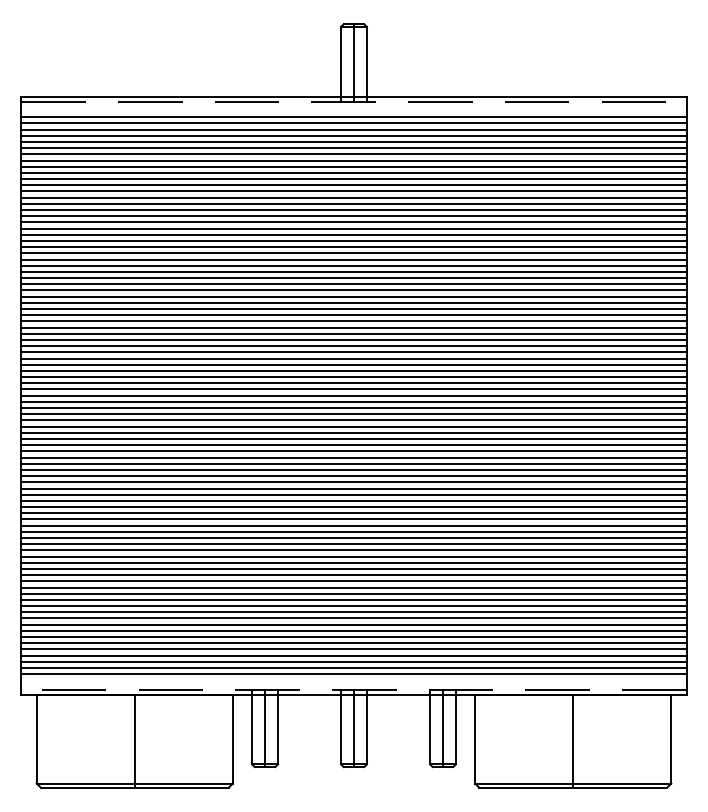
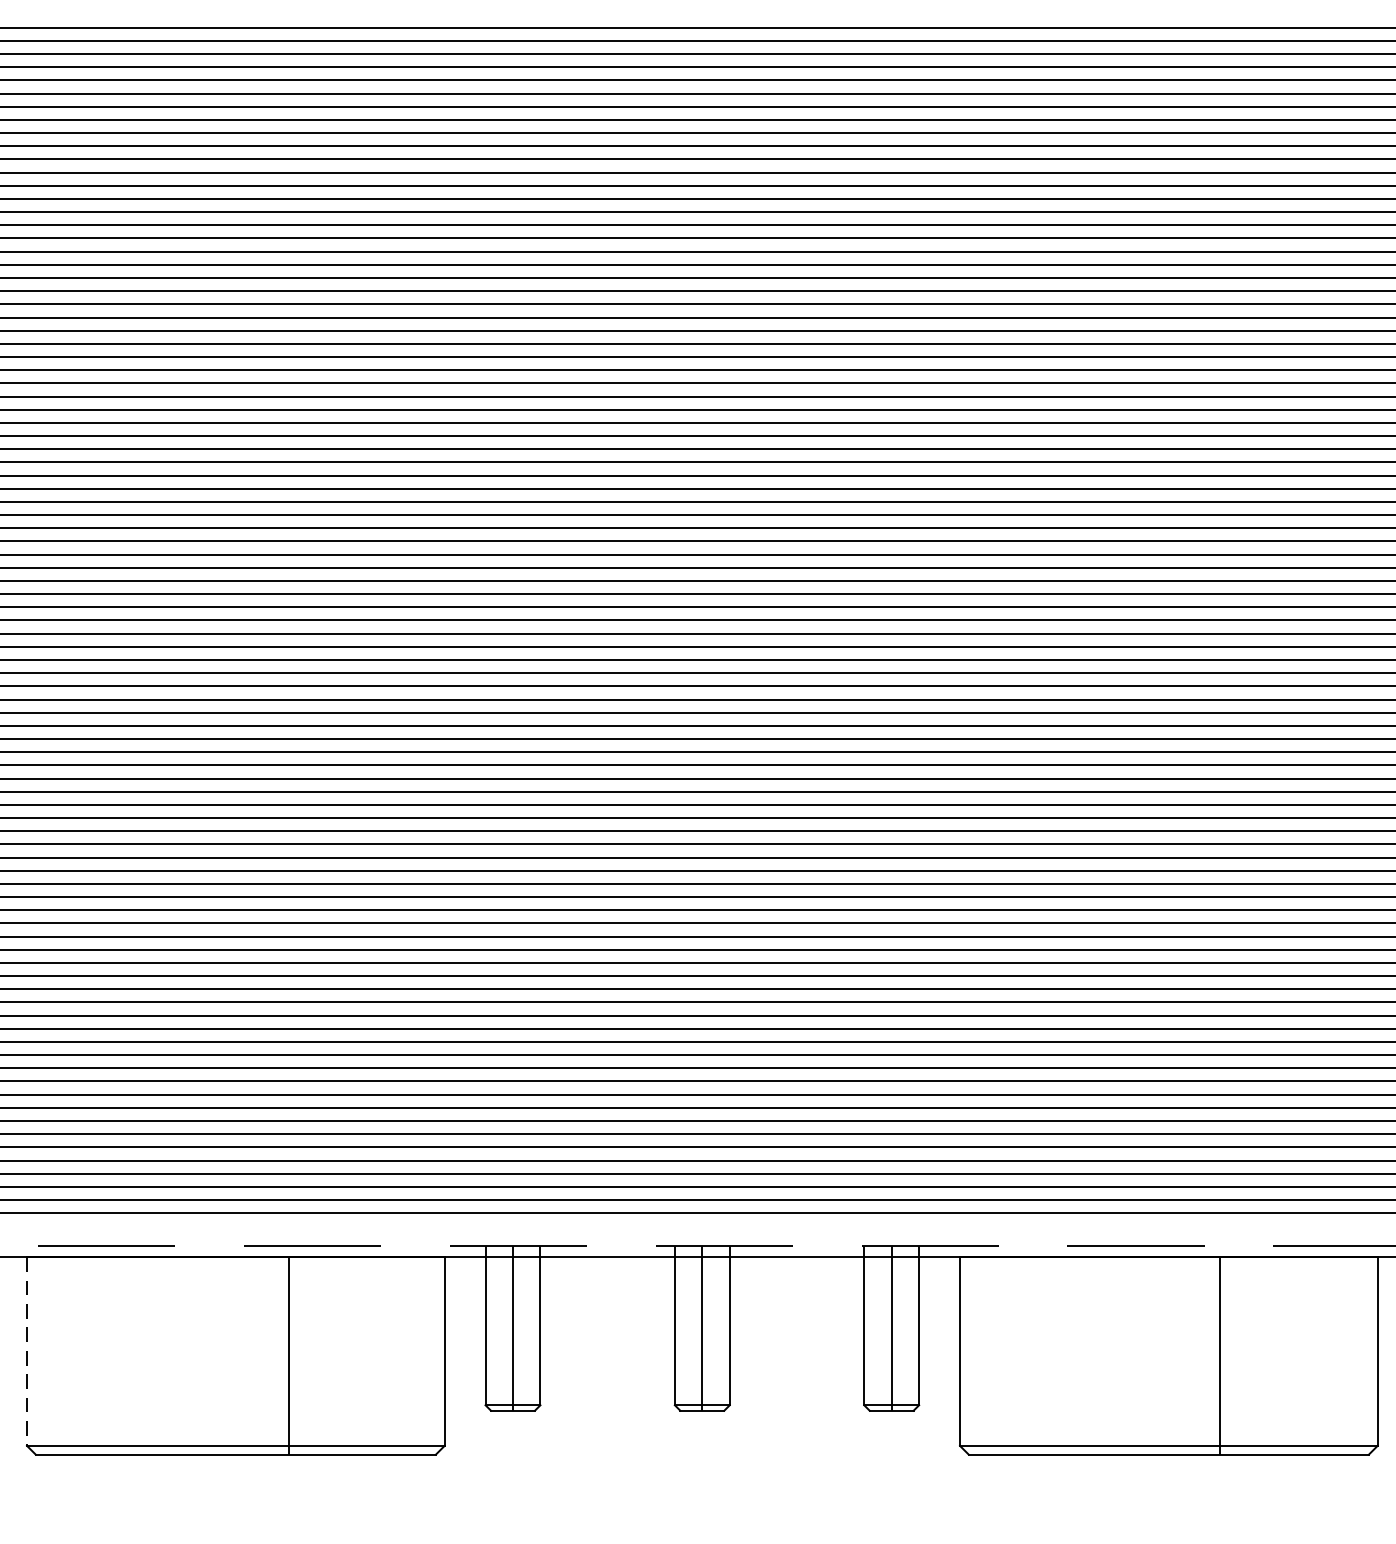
line: (36, 739) -> (26, 1352), solid -> dashed
line: (134, 740) -> (288, 1354), moved
line: (573, 740) -> (1220, 1354), moved

